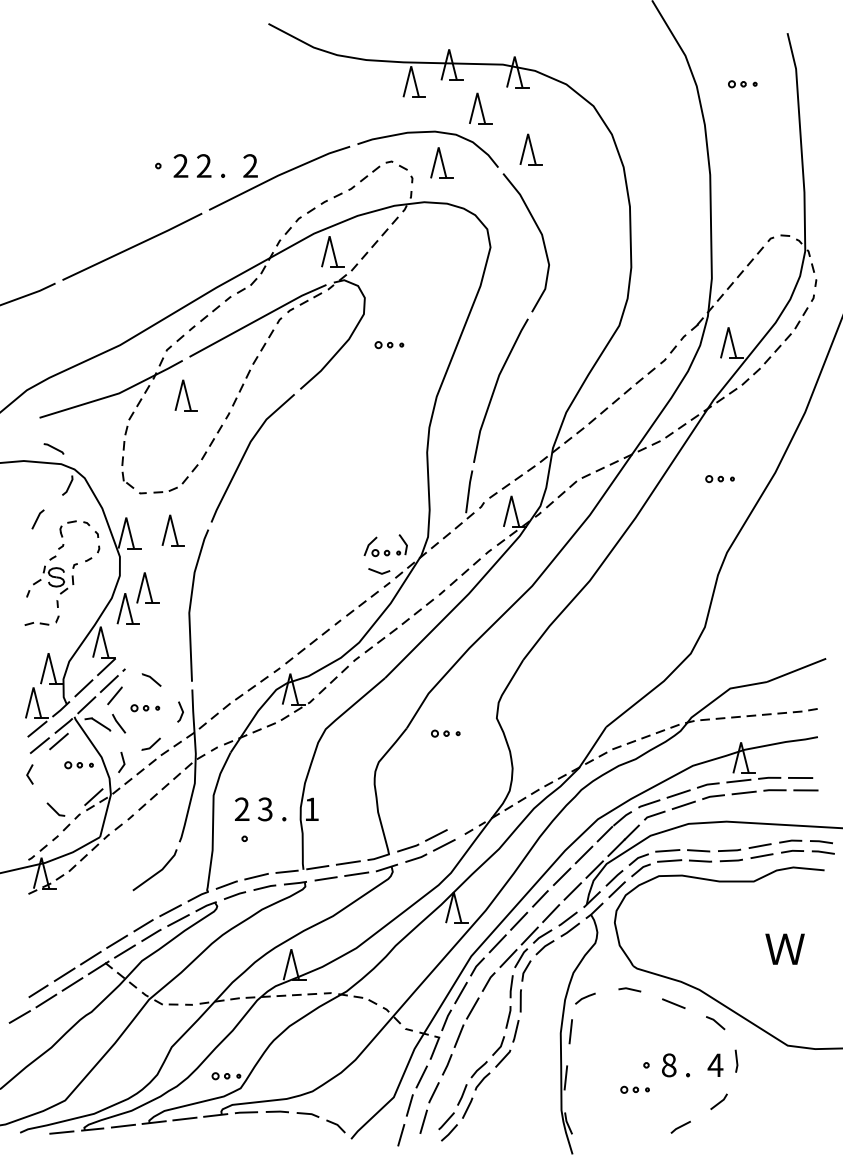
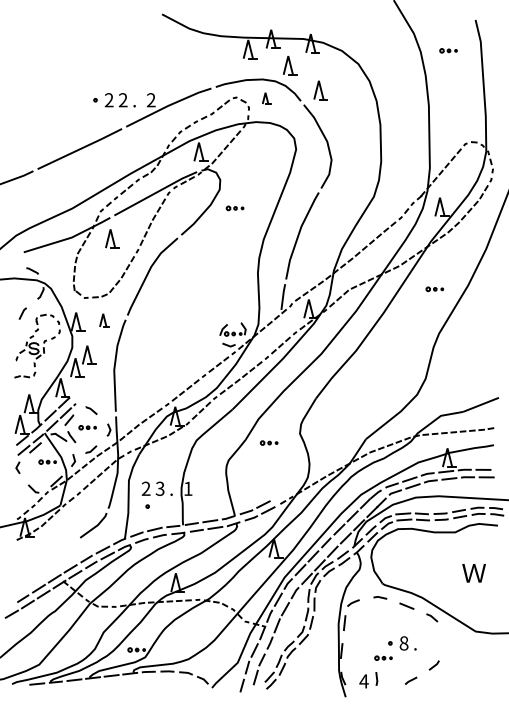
part: (441, 163) -> (266, 98), size x0.6
part: (173, 530) -> (104, 320), size x0.7
part: (722, 1063) -> (368, 680), moved

